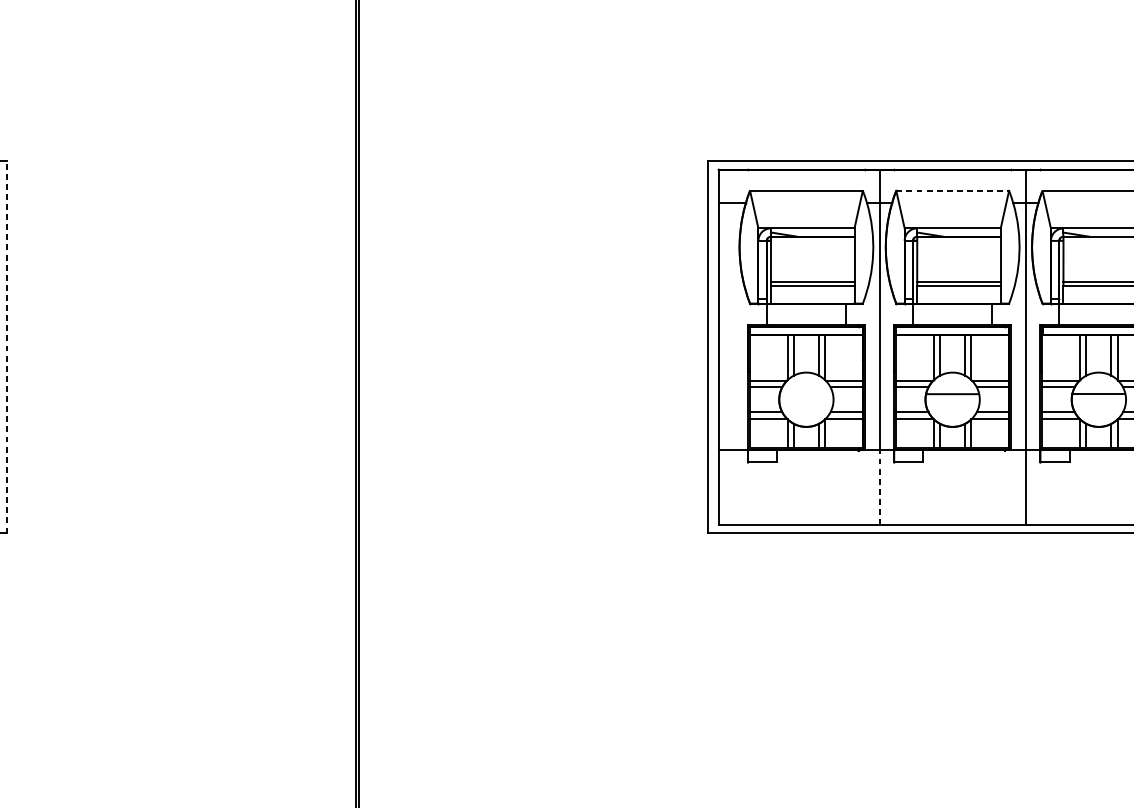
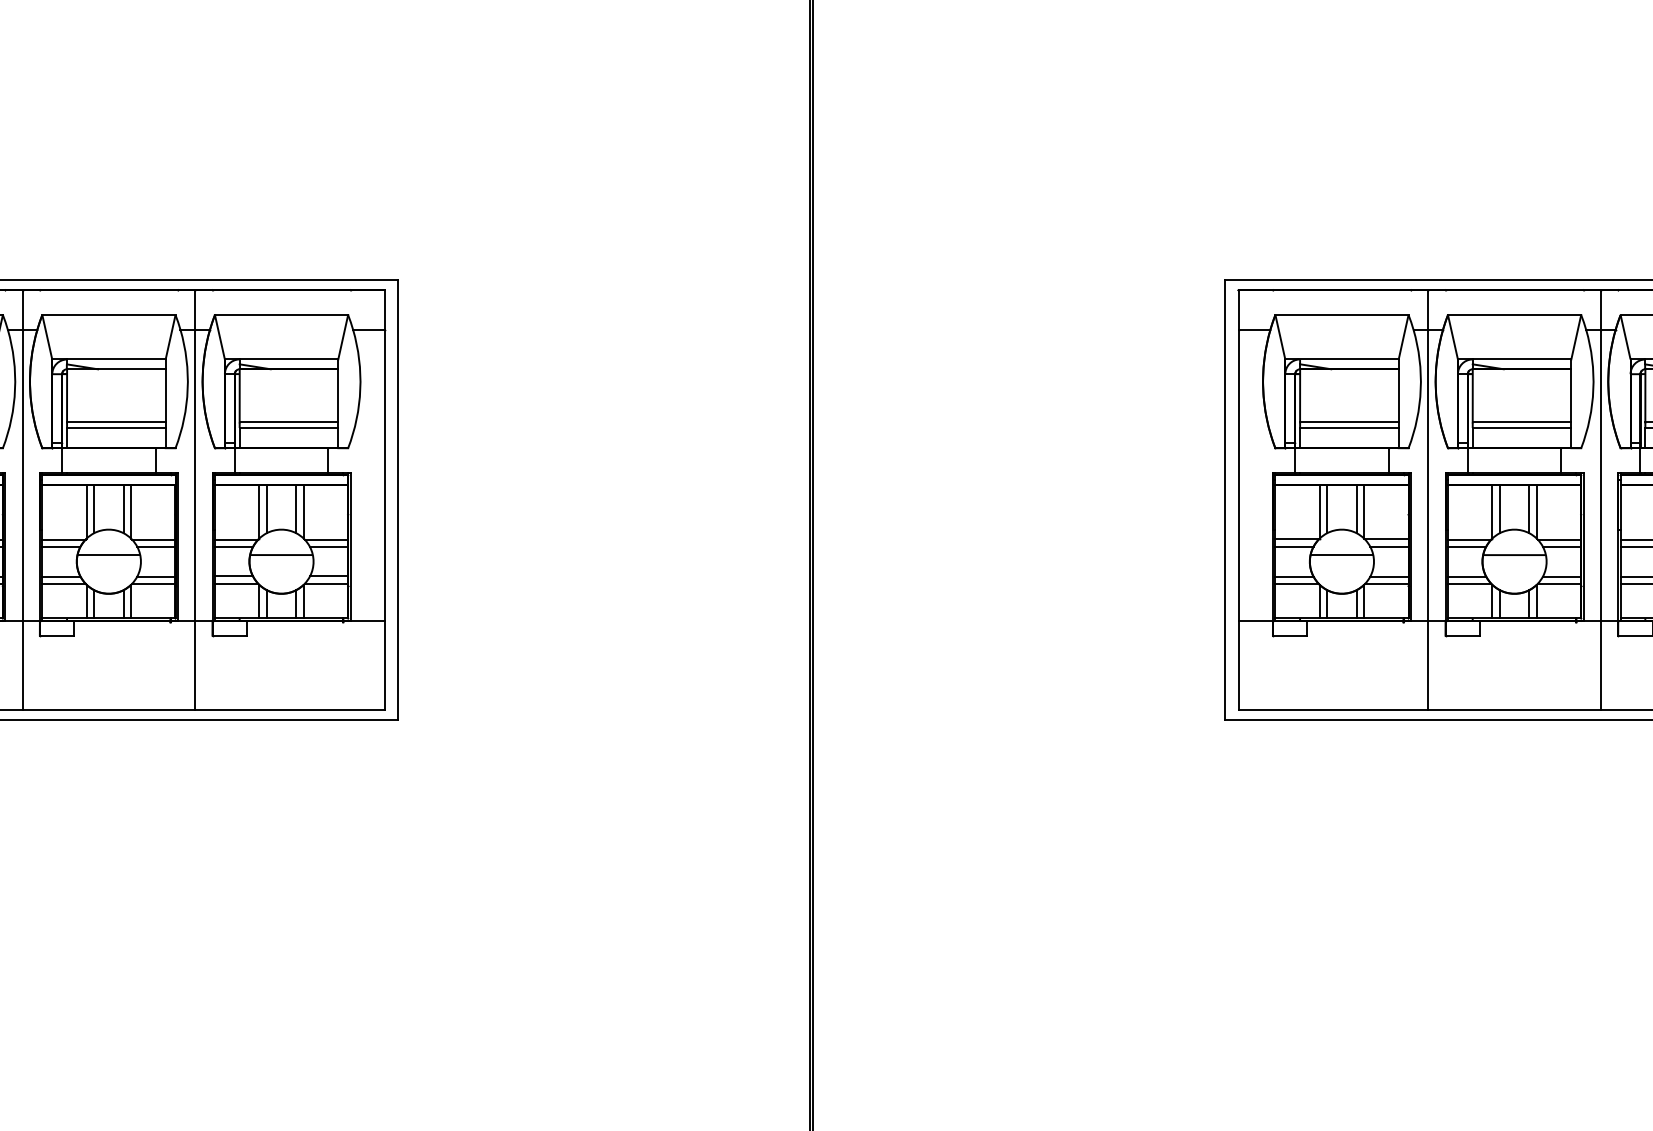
line: (952, 191) -> (1514, 315), dashed -> solid
line: (7, 347) -> (398, 499), dashed -> solid
line: (806, 394) -> (1341, 555), added
line: (879, 486) -> (1428, 664), dashed -> solid

